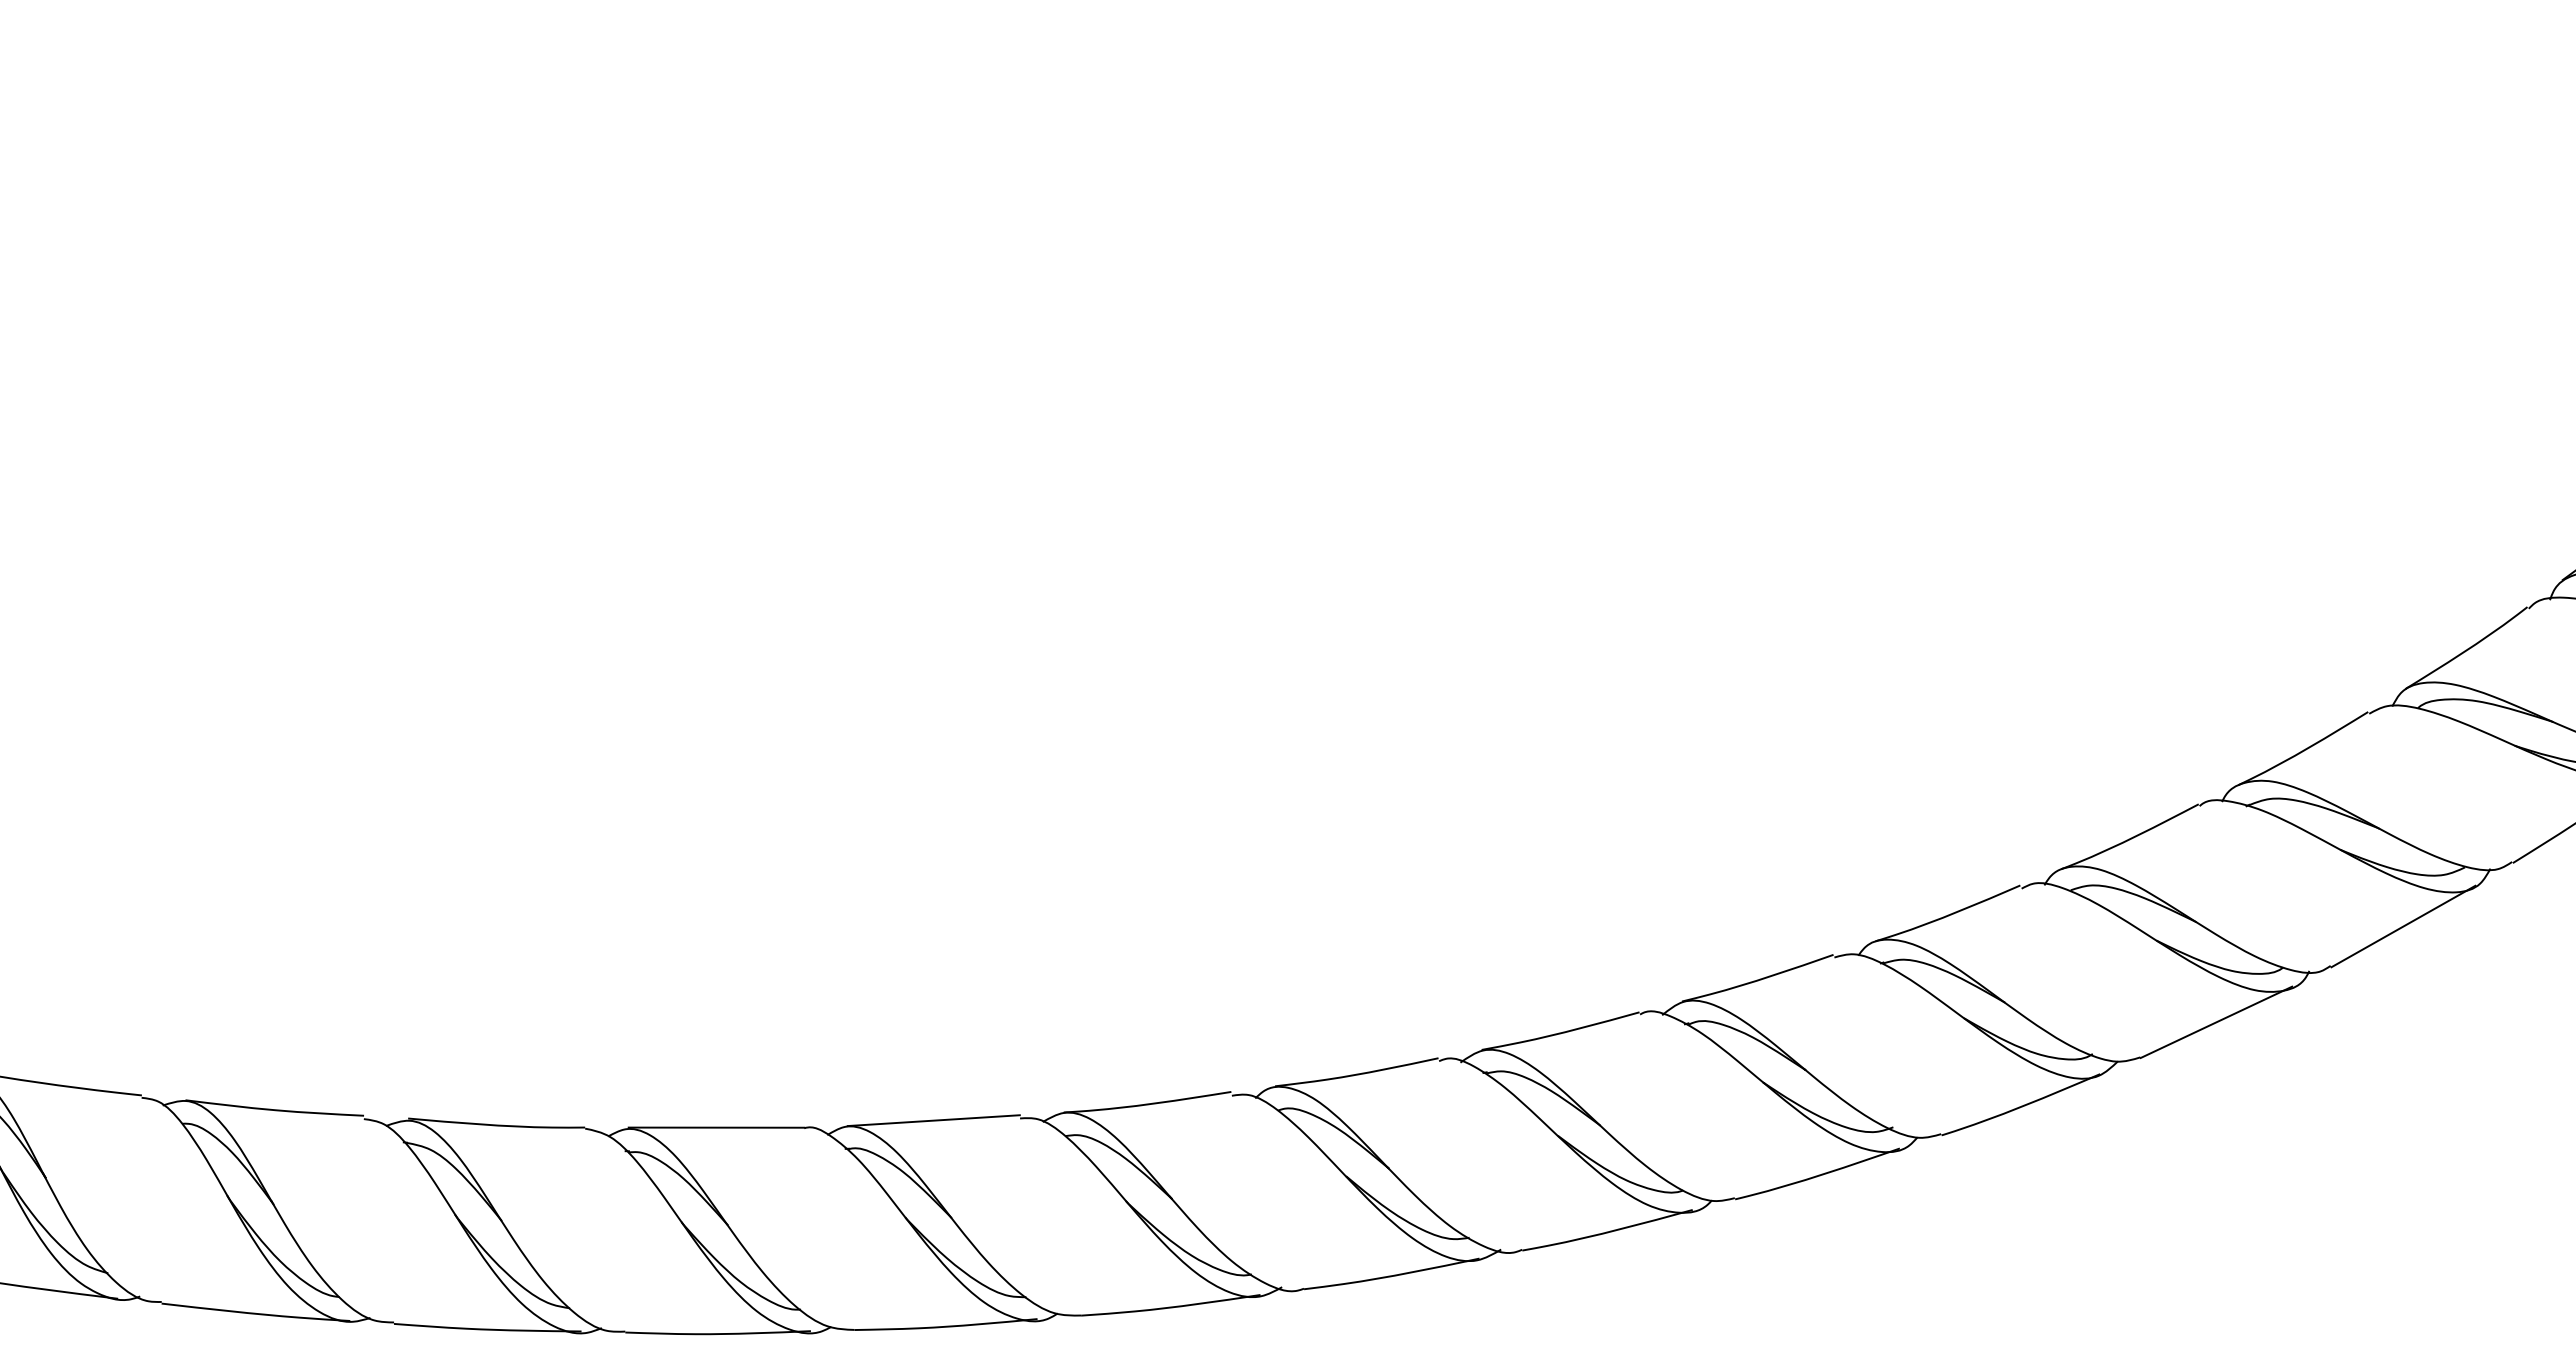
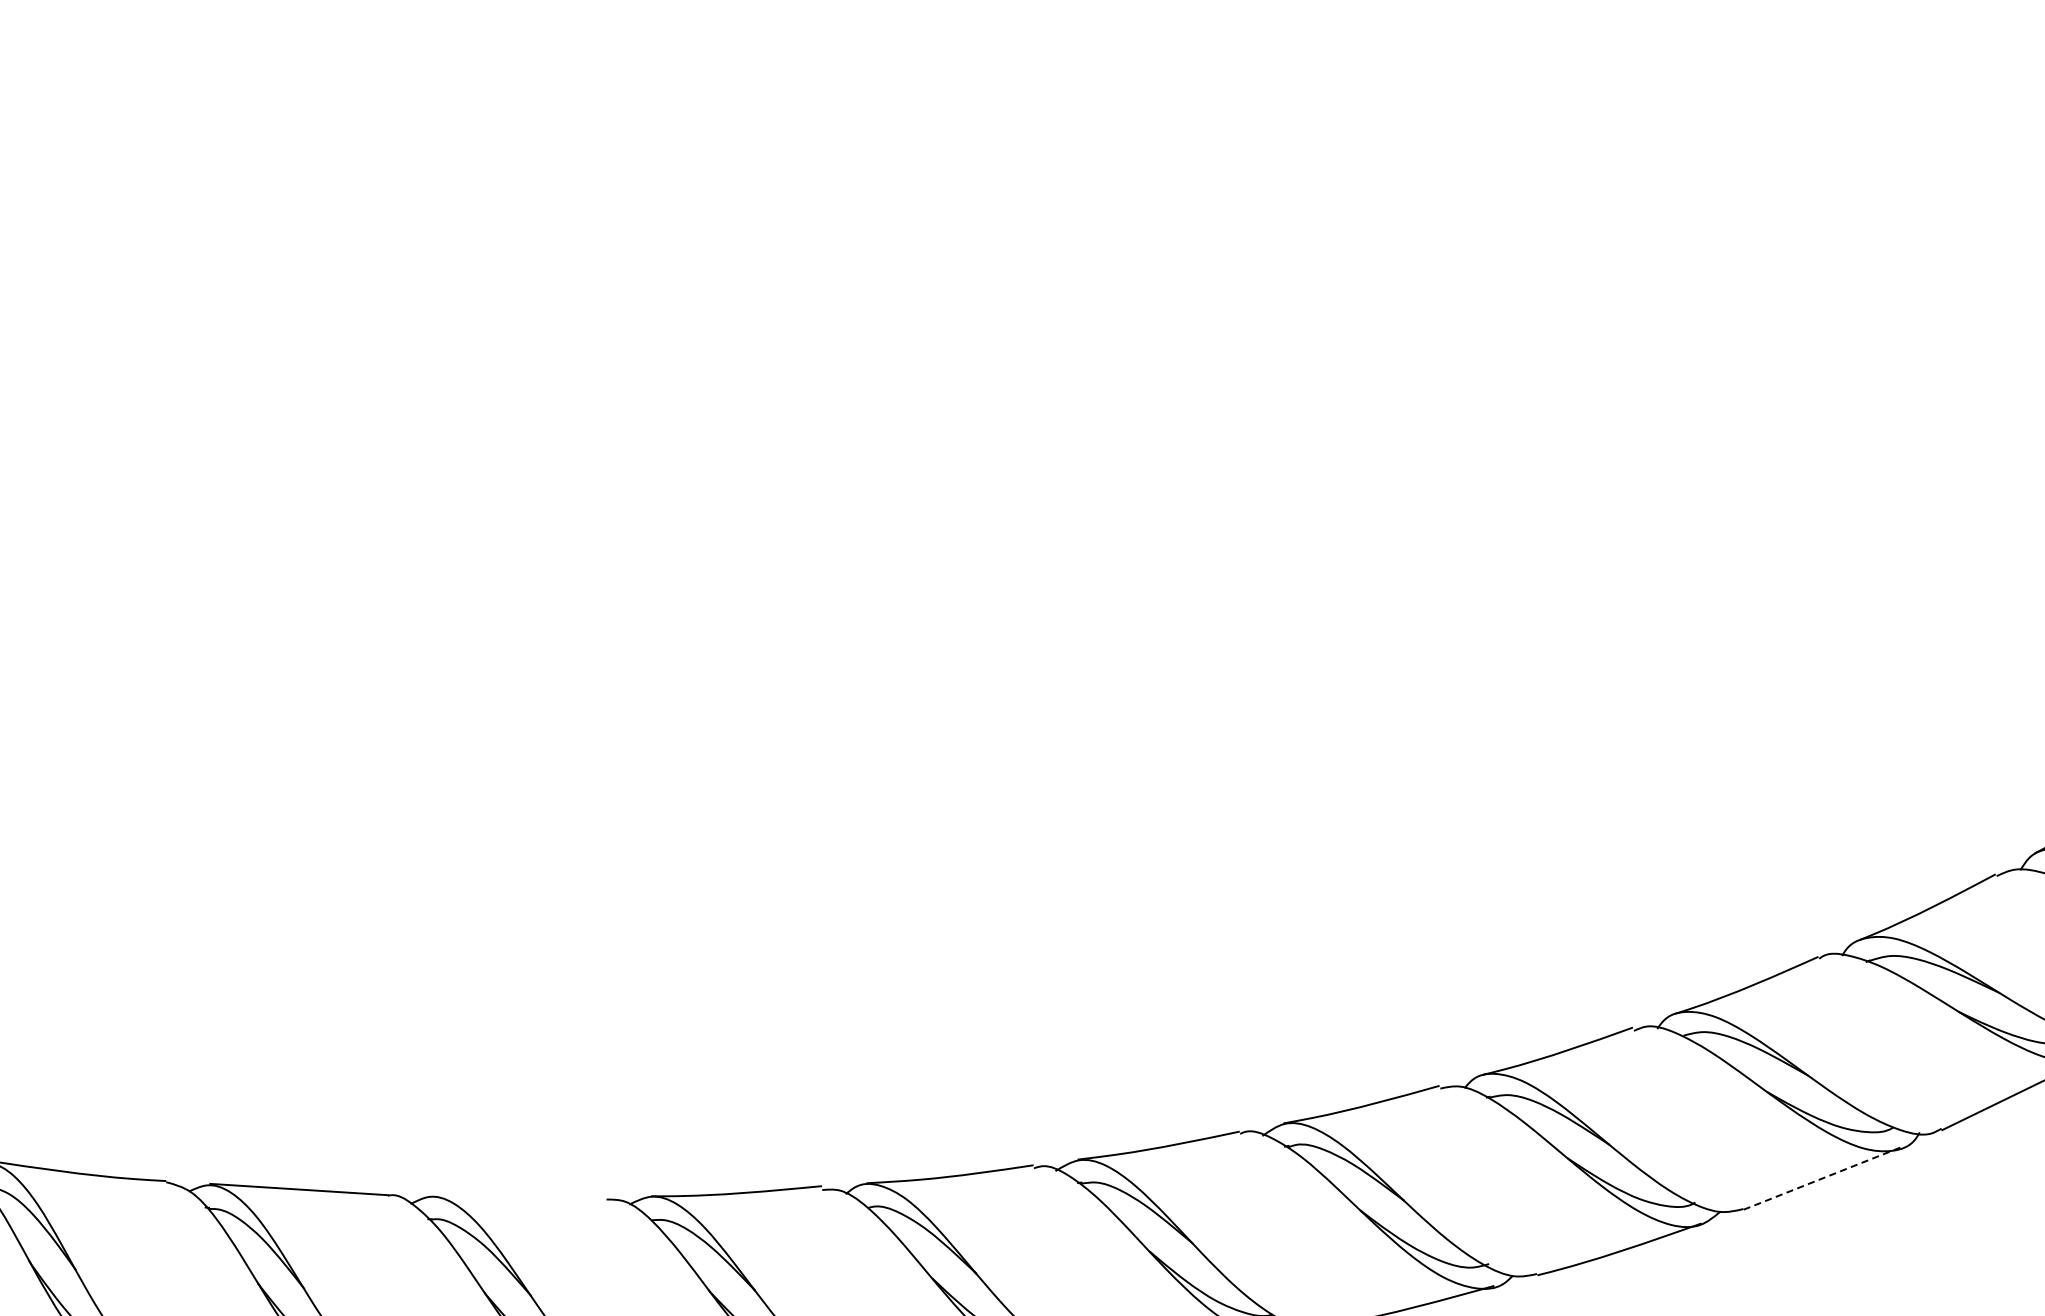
line: (2216, 1022) -> (1822, 1178), solid -> dashed
line: (933, 1120) -> (518, 1196), removed

